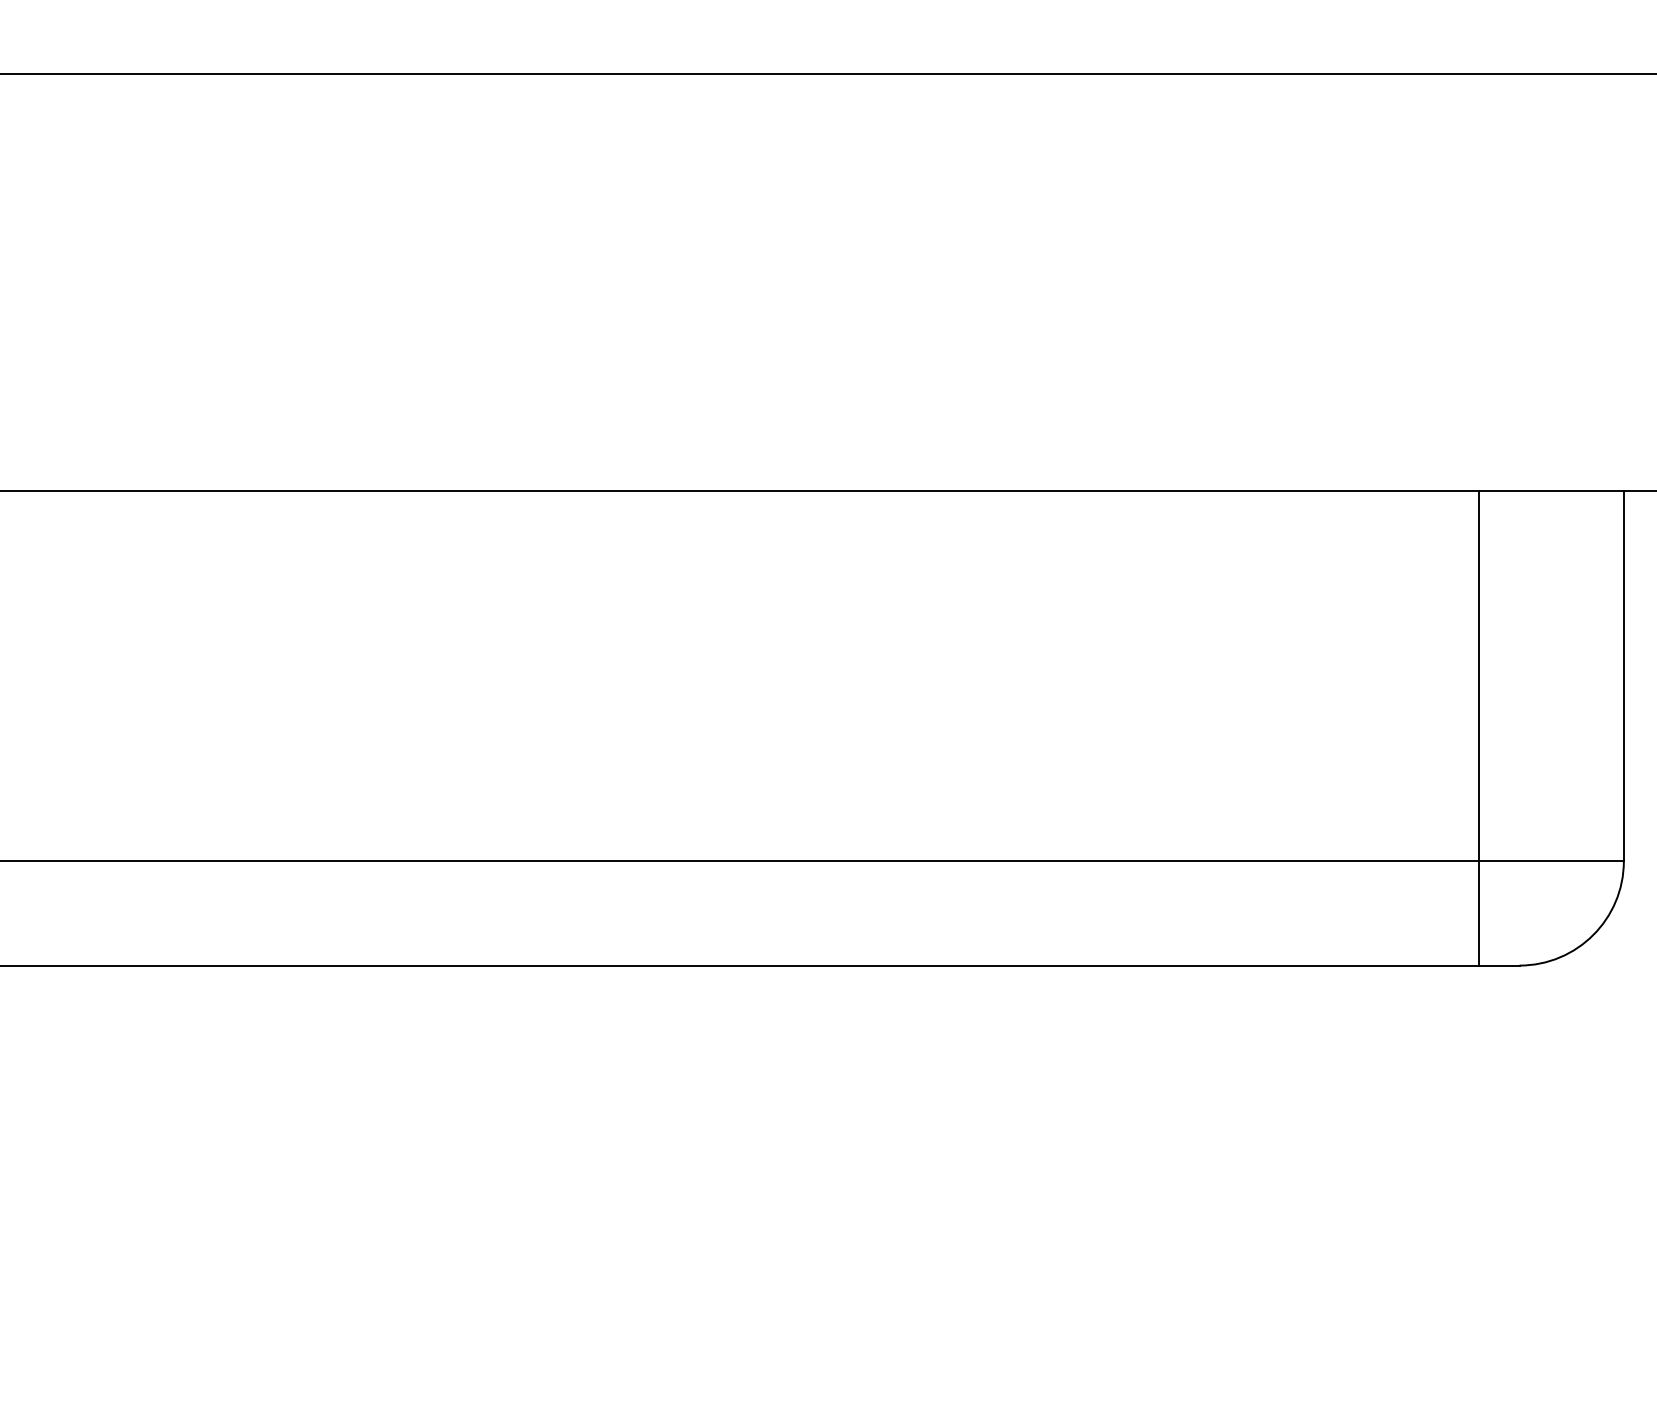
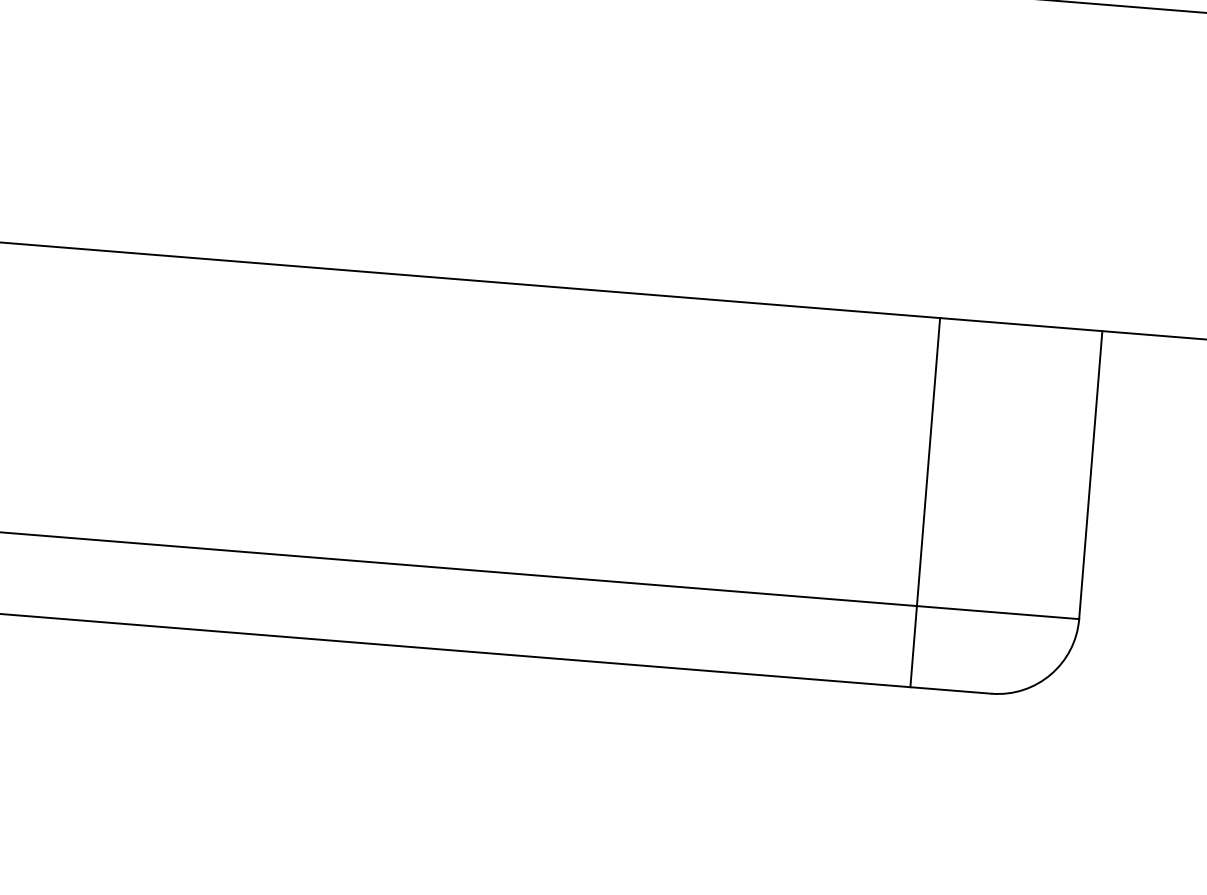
line: (1479, 728) -> (925, 502), moved

